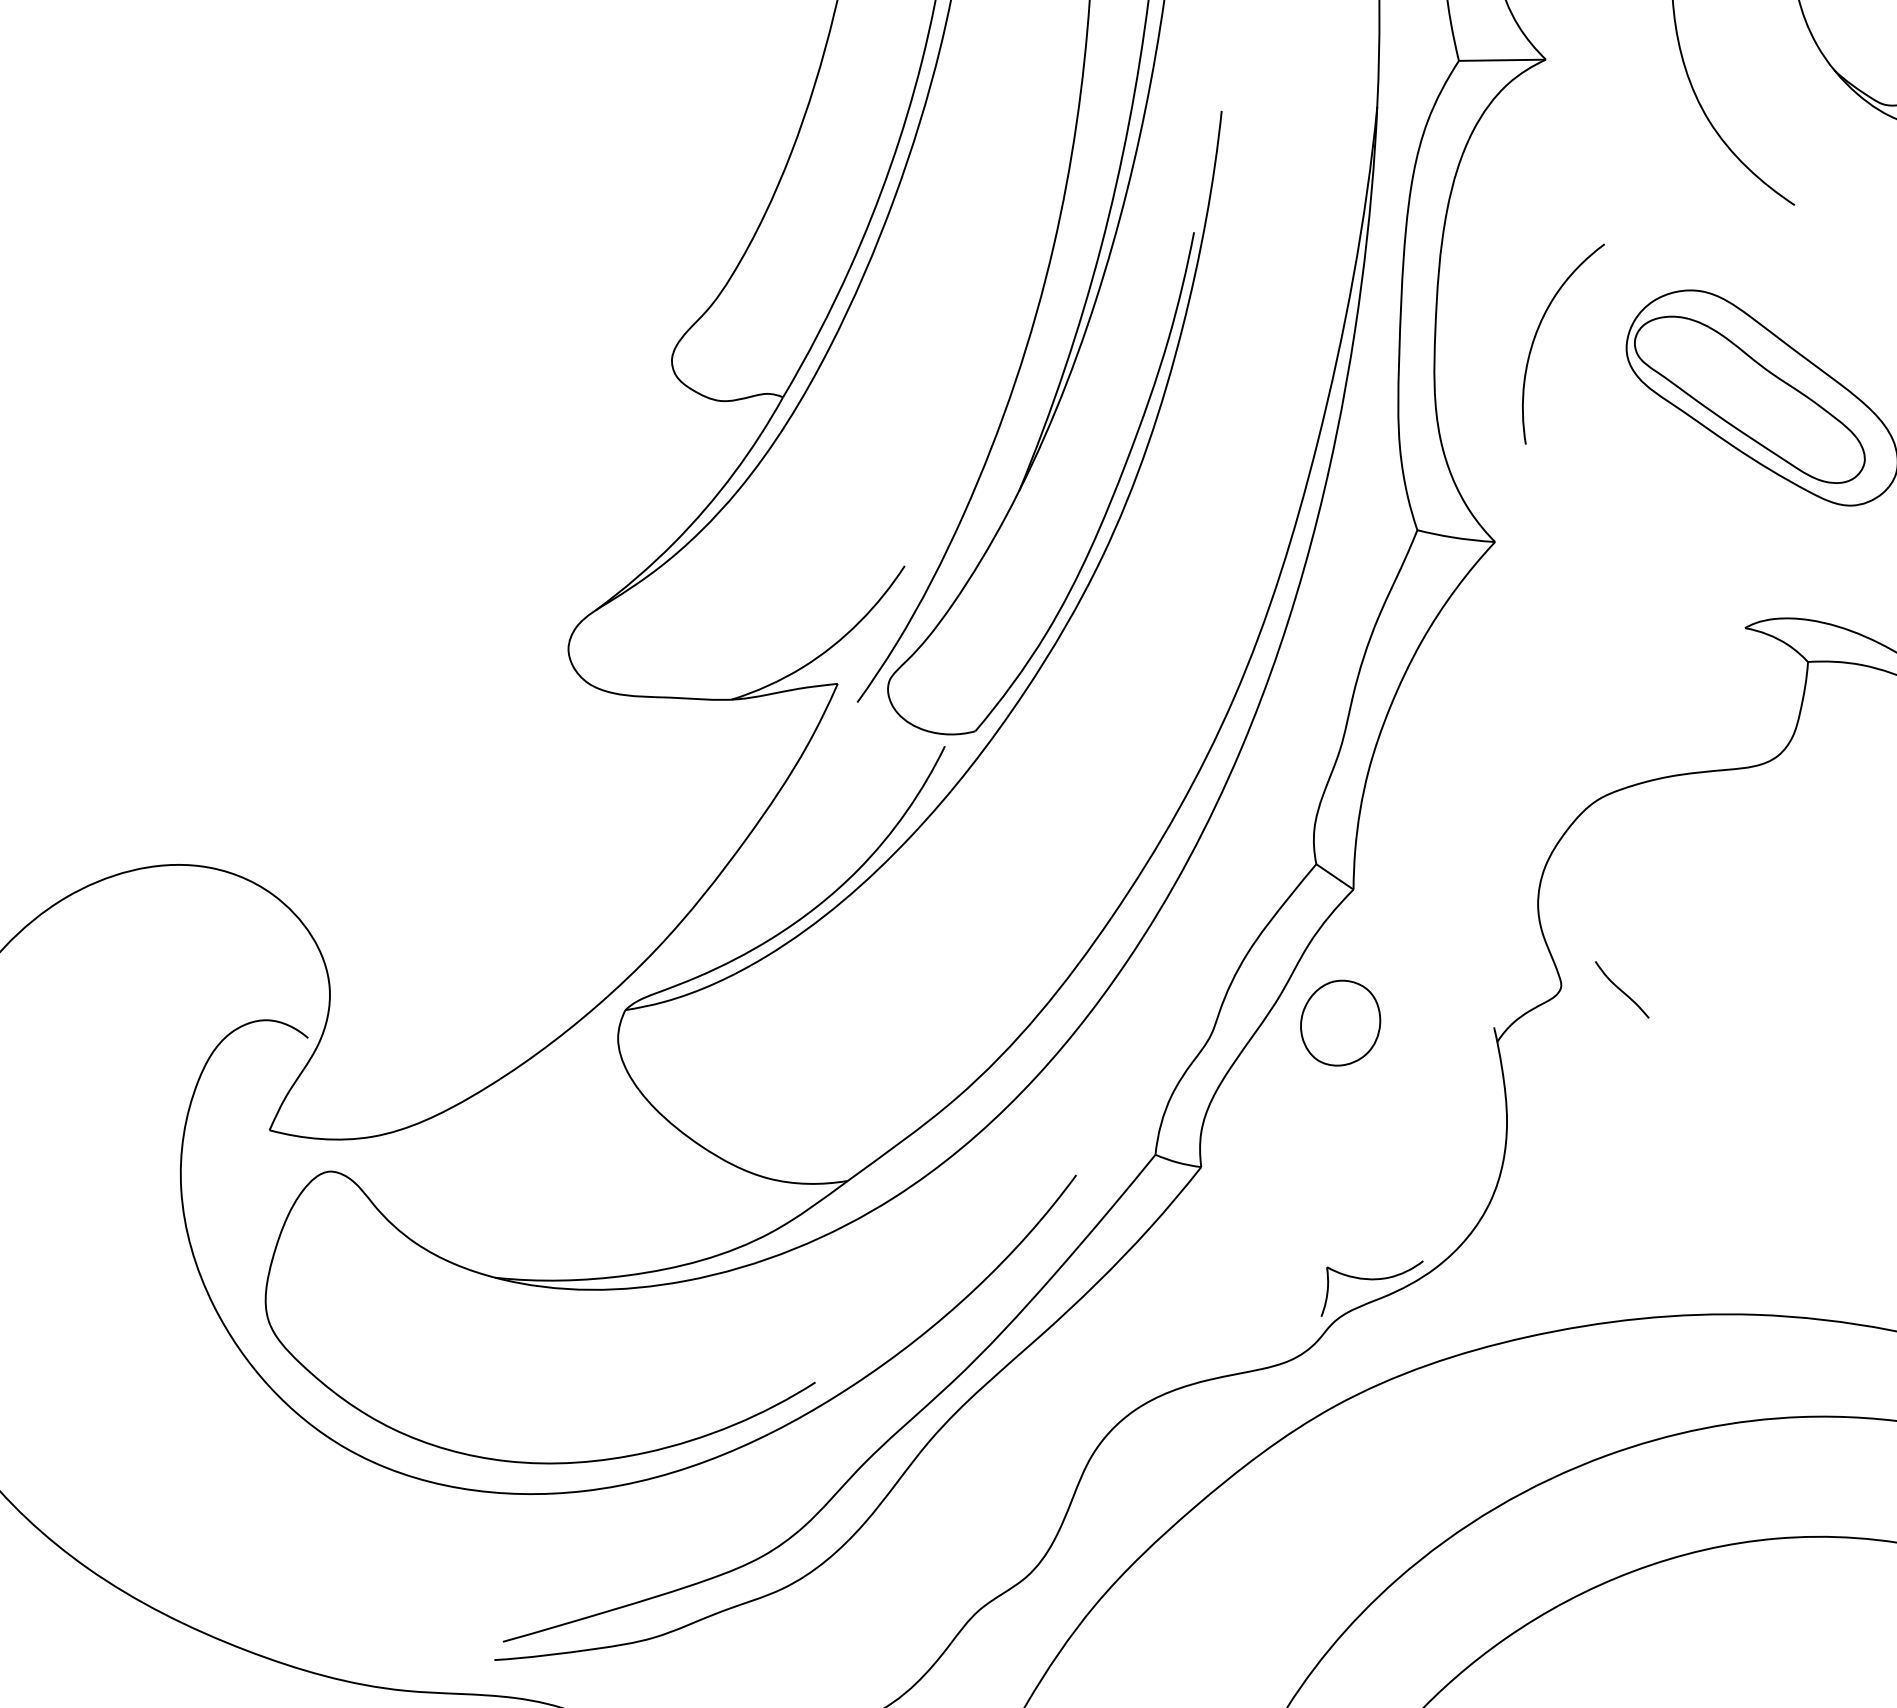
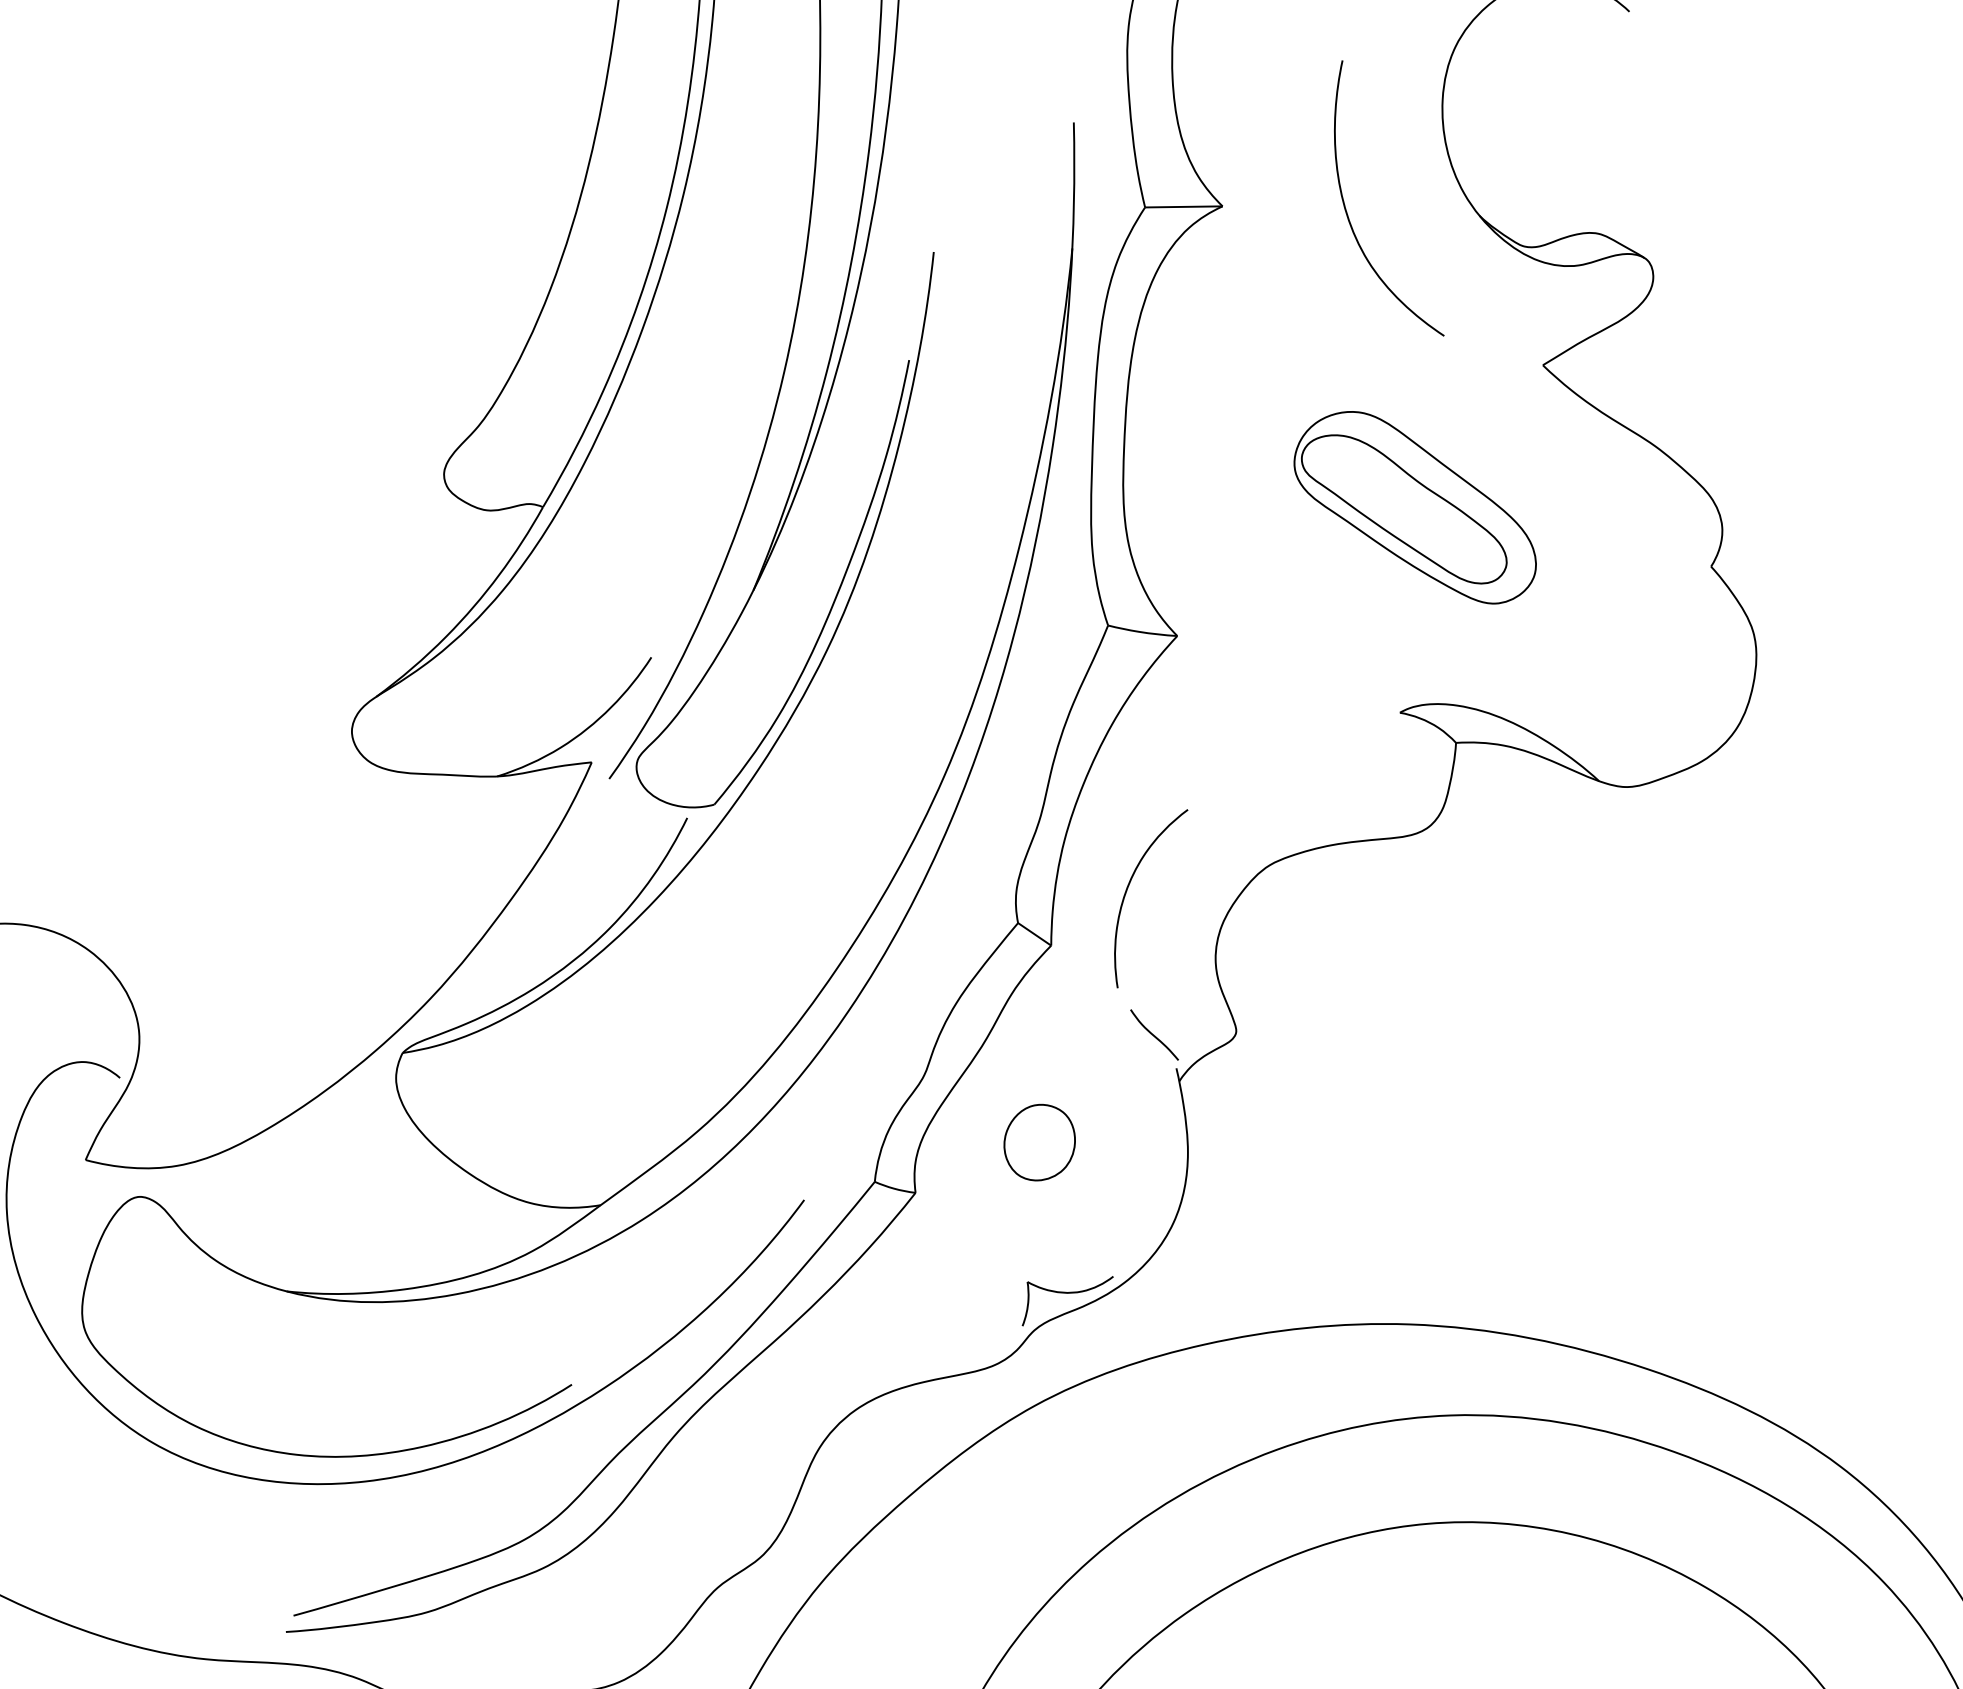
curve: (1536, 335) -> (1127, 891), moved
curve: (1621, 989) -> (1153, 1034), moved
part: (1340, 1023) -> (1039, 1142), moved

